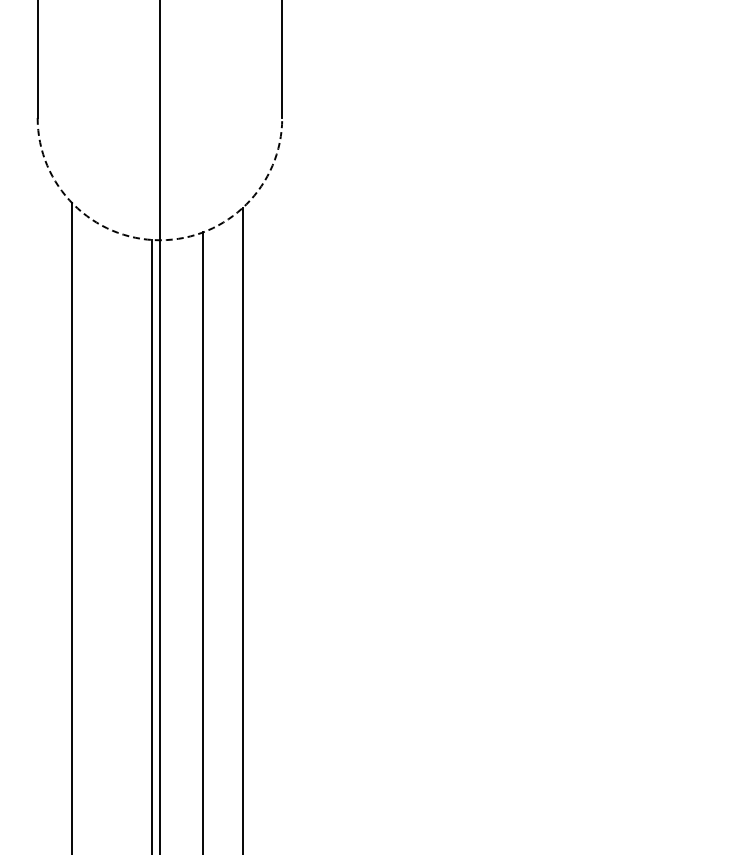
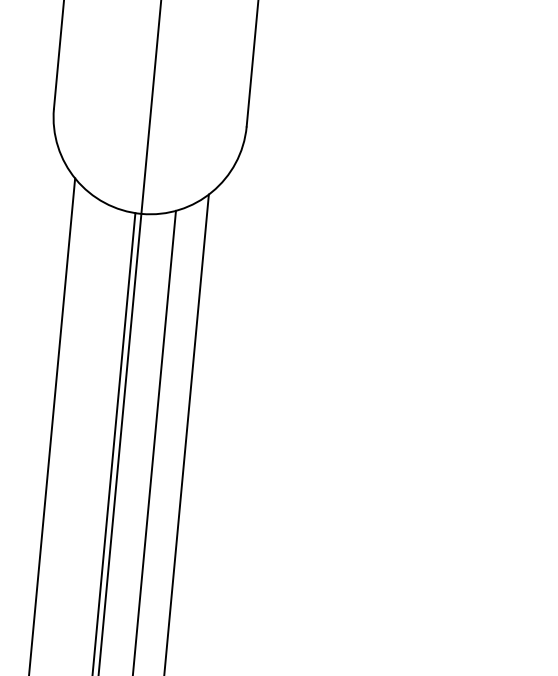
arc: (159, 240) -> (141, 214), dashed -> solid

